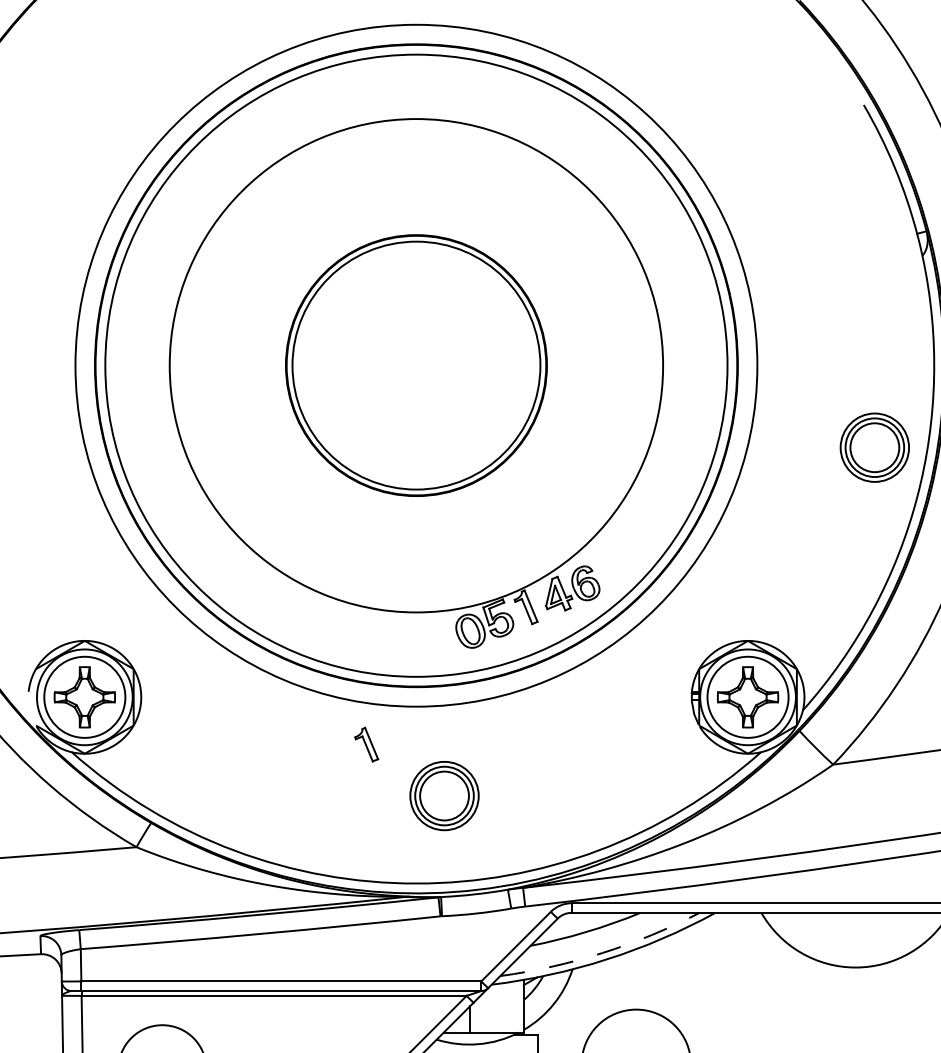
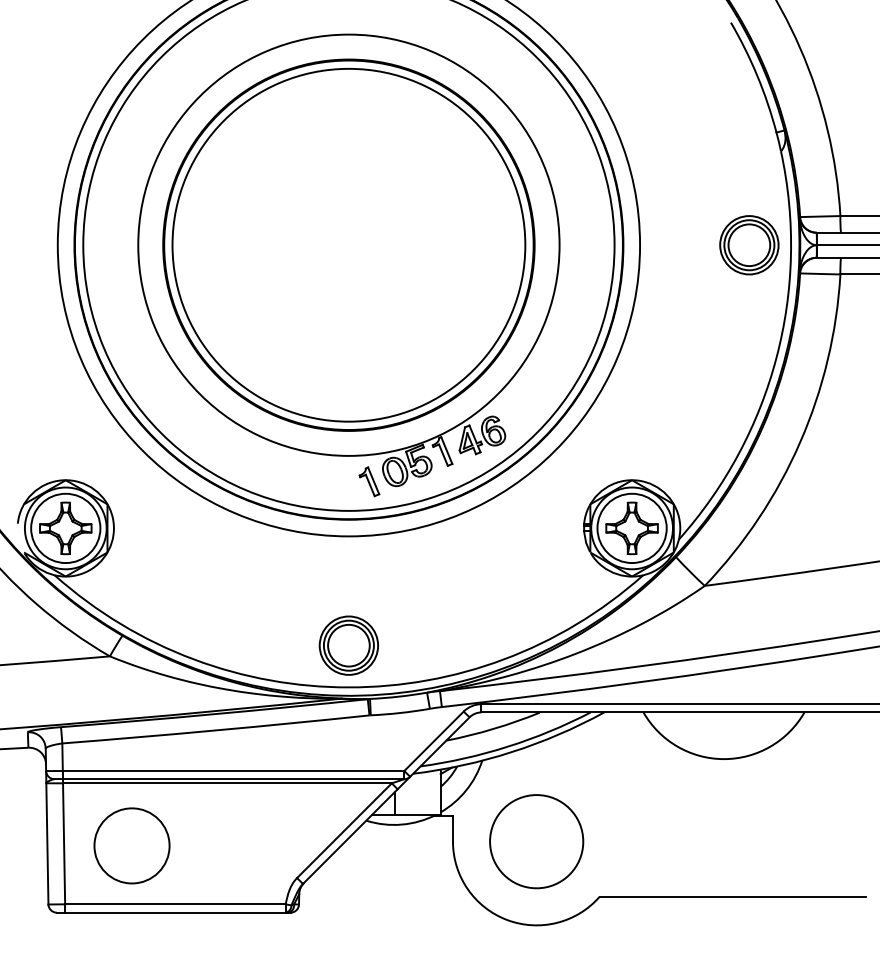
part: (415, 364) -> (348, 244), size x1.67
part: (874, 448) -> (749, 245), moved
part: (366, 744) -> (369, 481), moved
part: (444, 795) -> (348, 645), moved
arc: (602, 952) -> (507, 746), dashed -> solid

